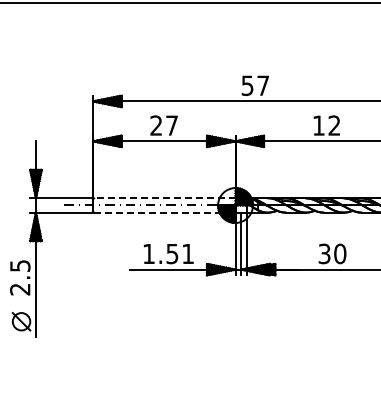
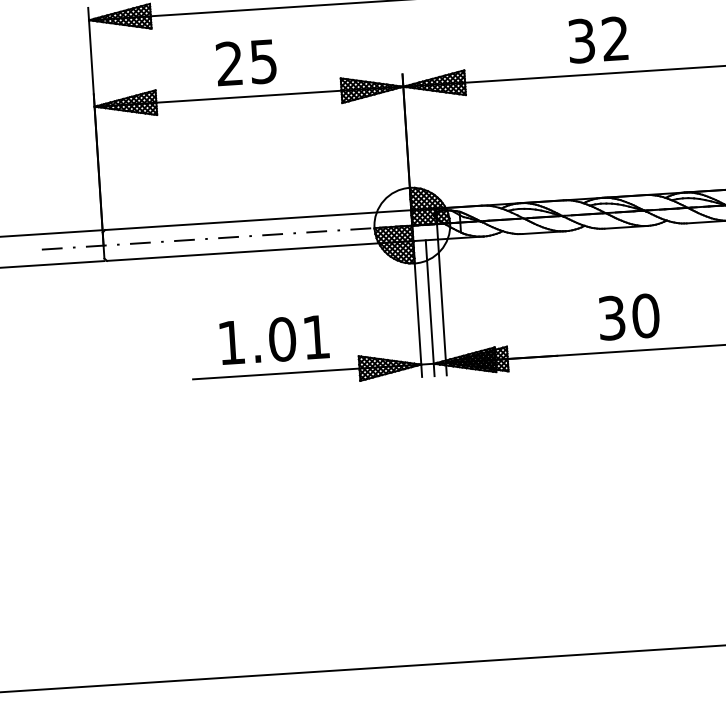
text: (171, 125) -> (262, 61), 27 -> 25
text: (318, 125) -> (580, 40), 12 -> 32
line: (164, 198) -> (257, 220), dashed -> solid
line: (164, 212) -> (259, 250), dashed -> solid
text: (172, 253) -> (282, 338), 1.51 -> 1.01

